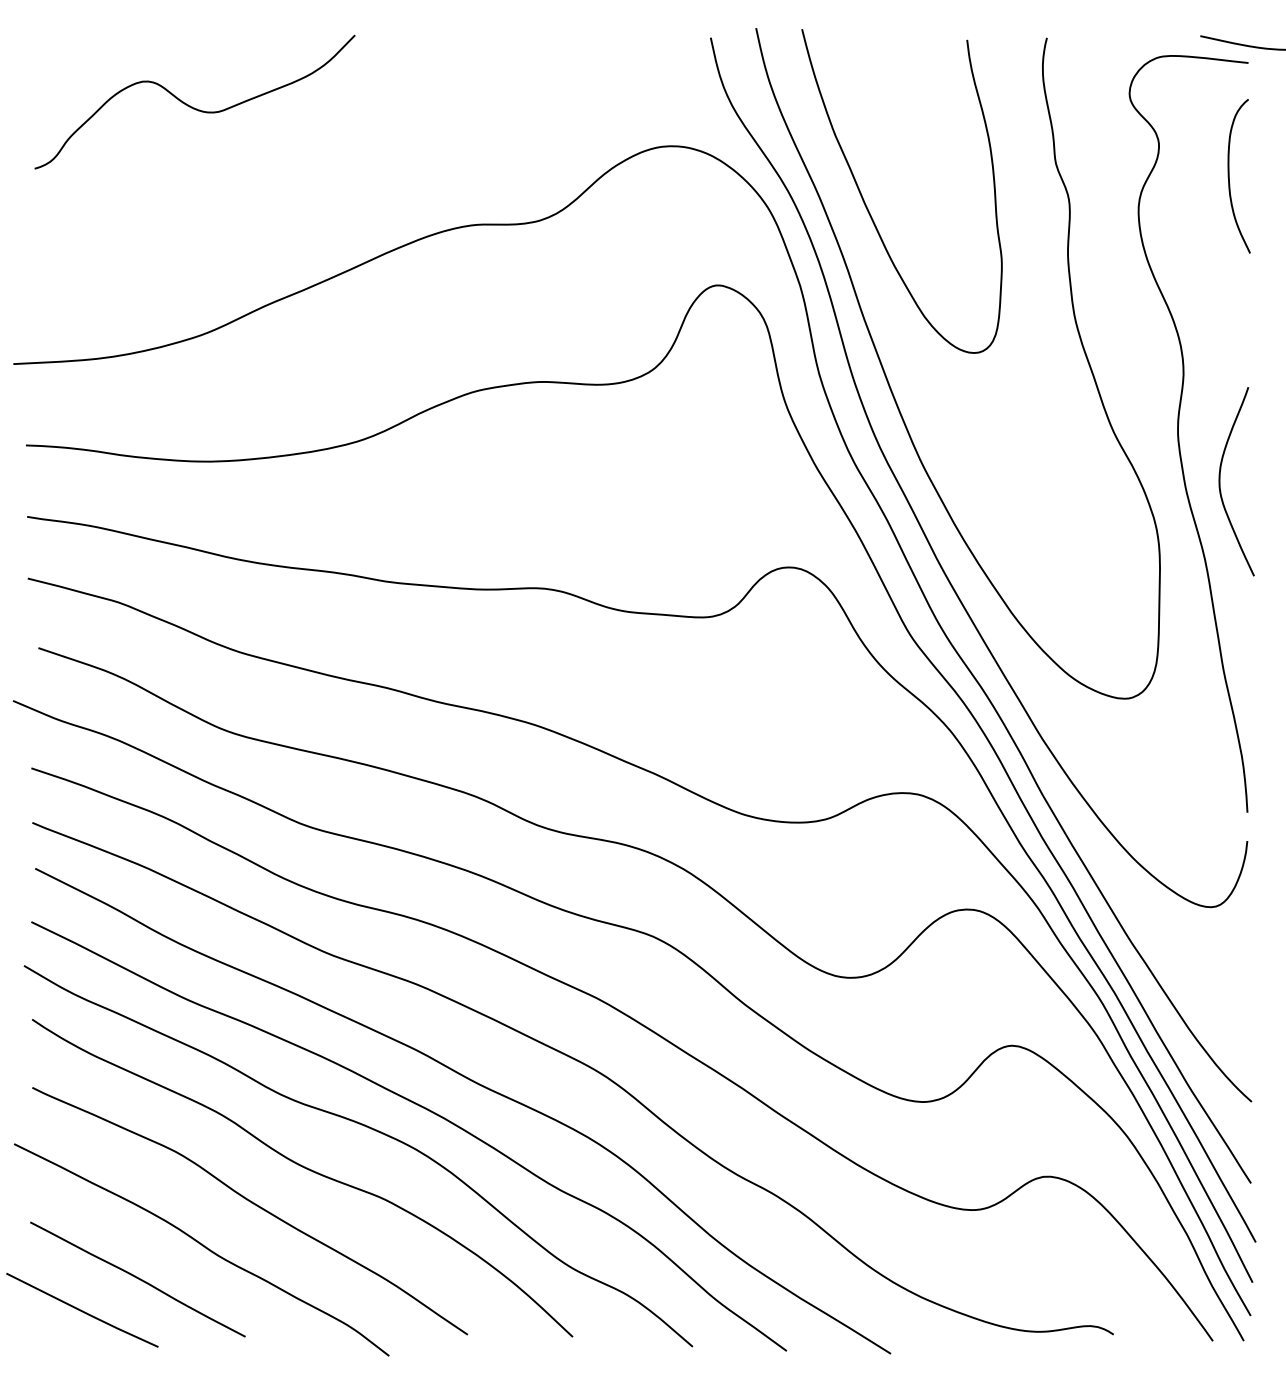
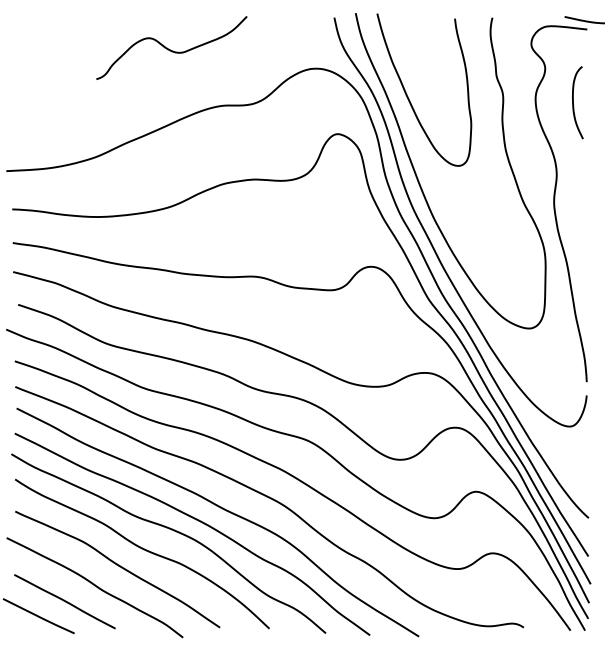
curve: (192, 105) -> (170, 49), moved
curve: (1229, 175) -> (573, 102), moved
curve: (1221, 481) -> (574, 226), removed

